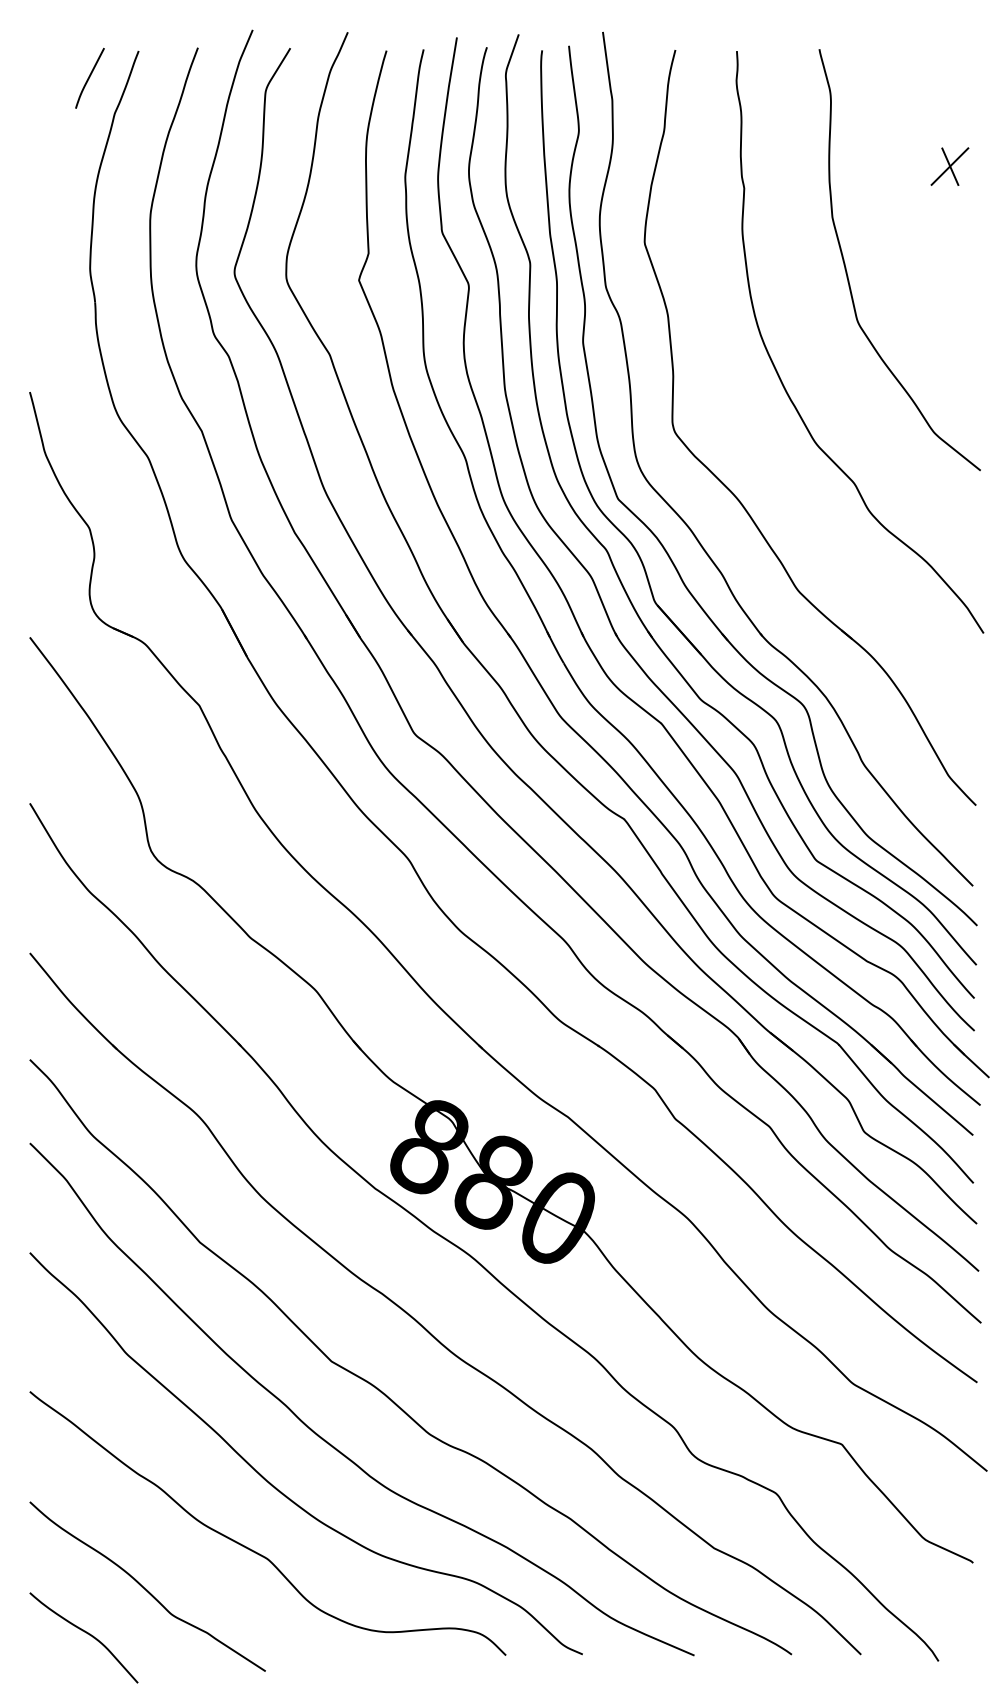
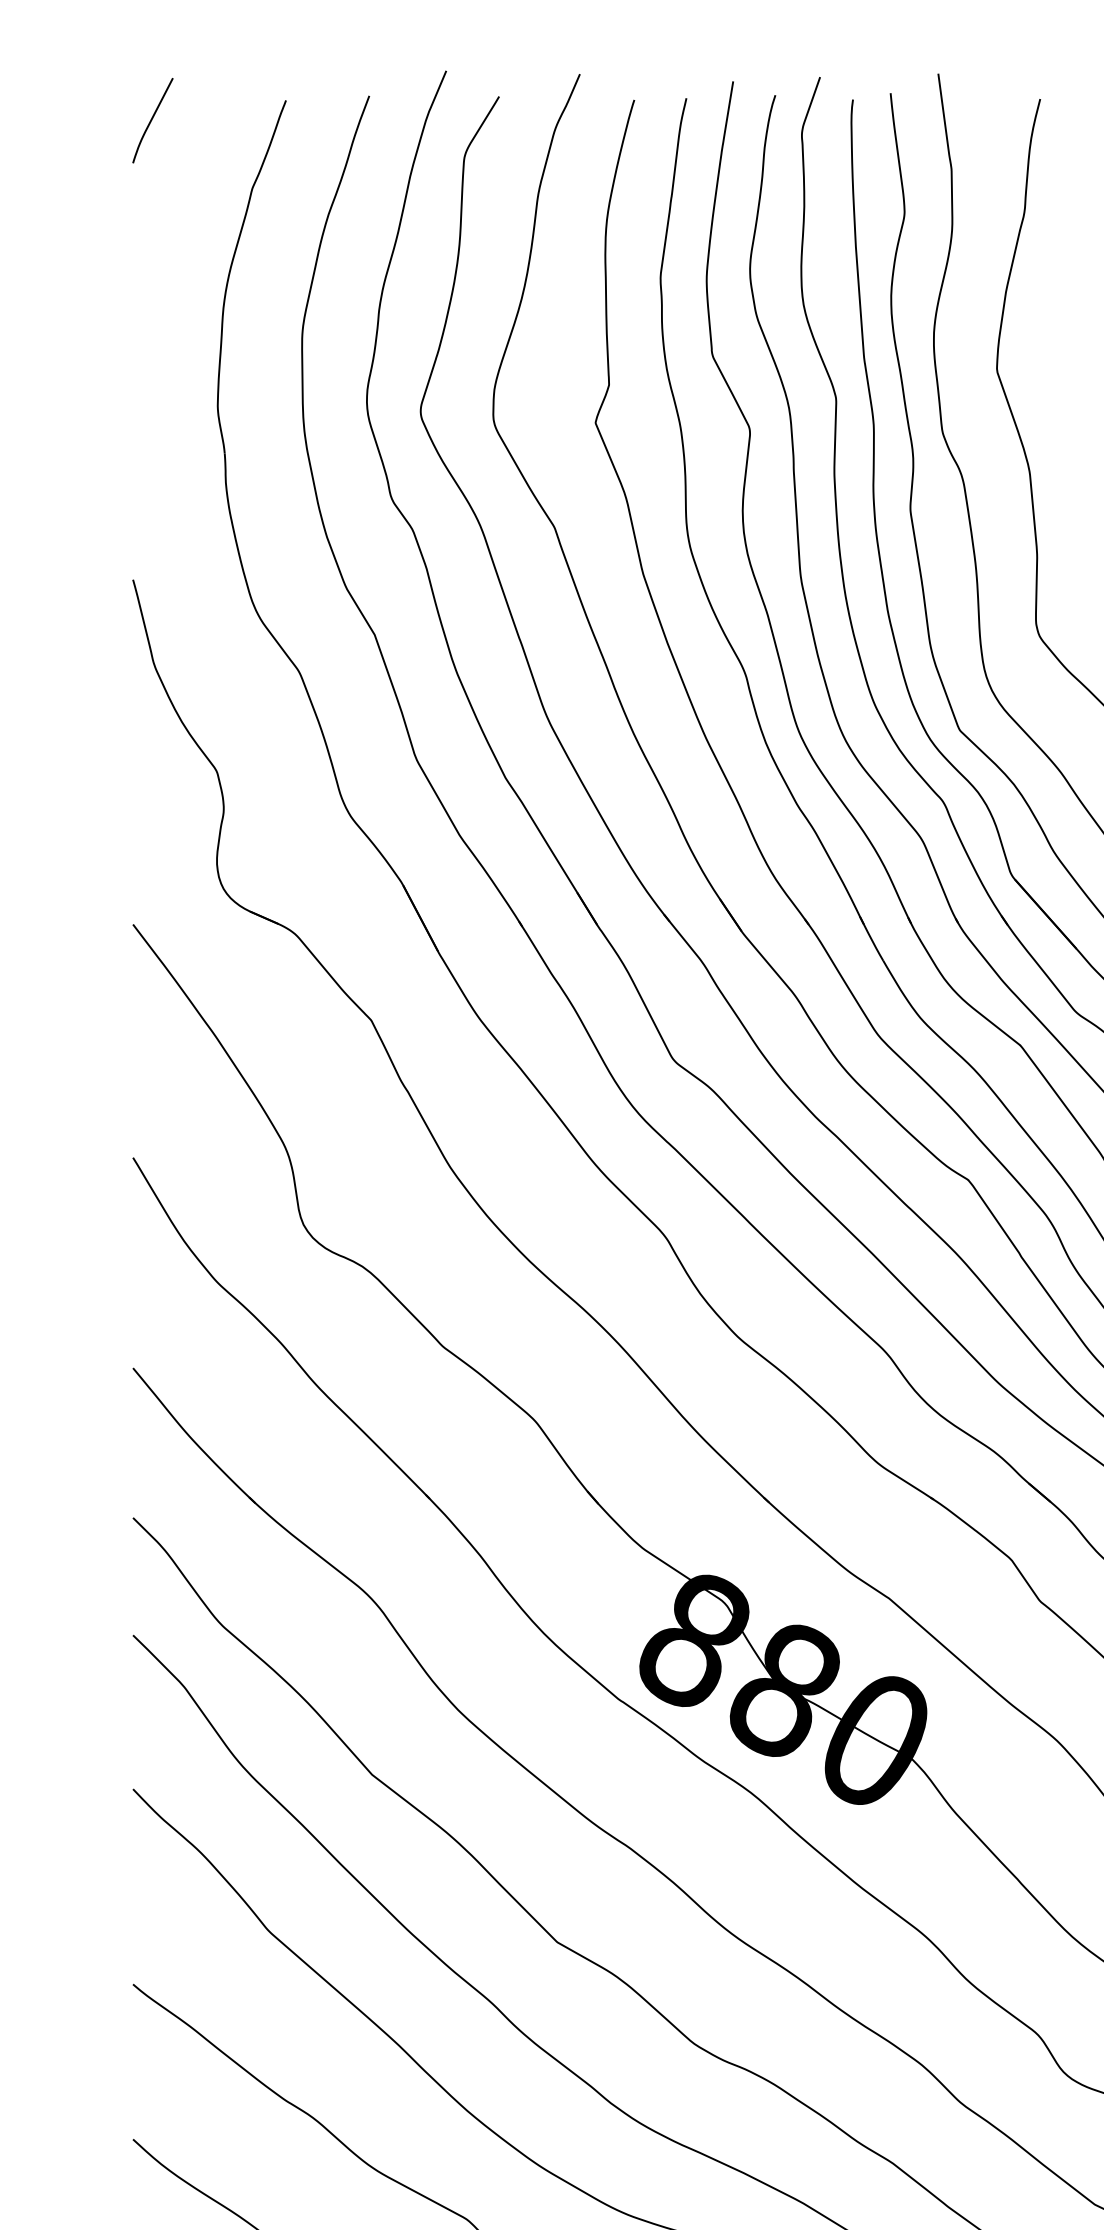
curve: (89, 77) -> (152, 119), moved

